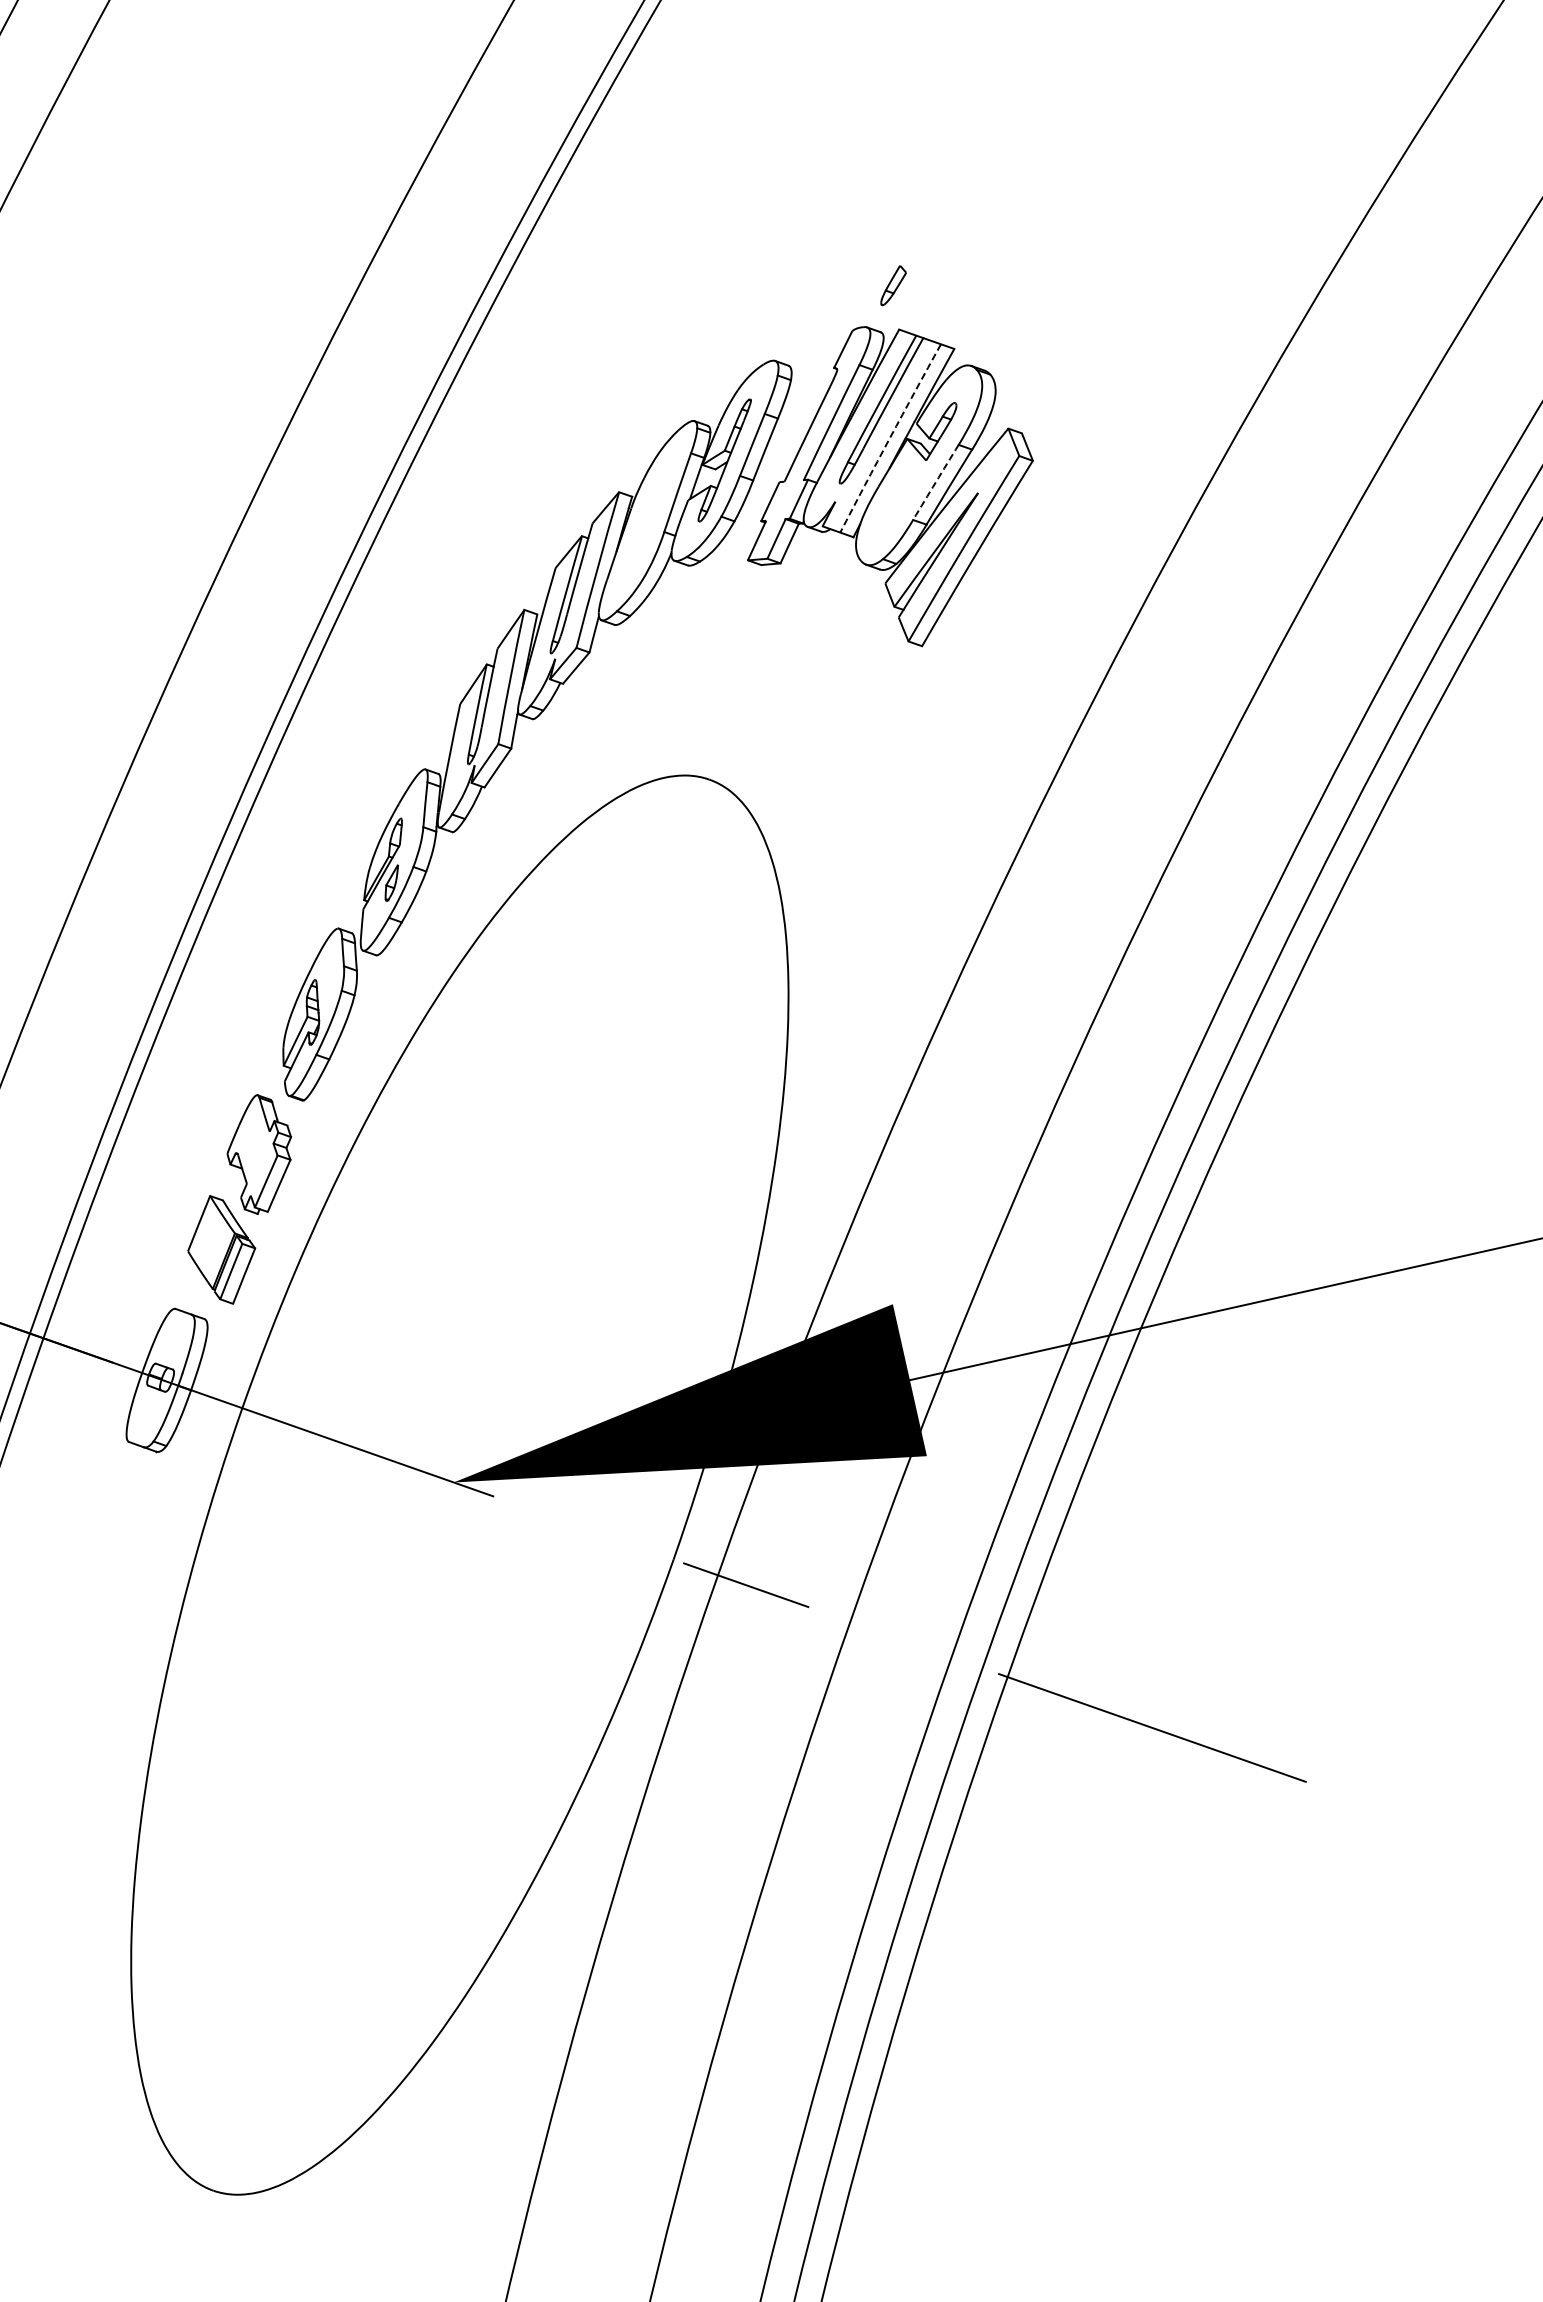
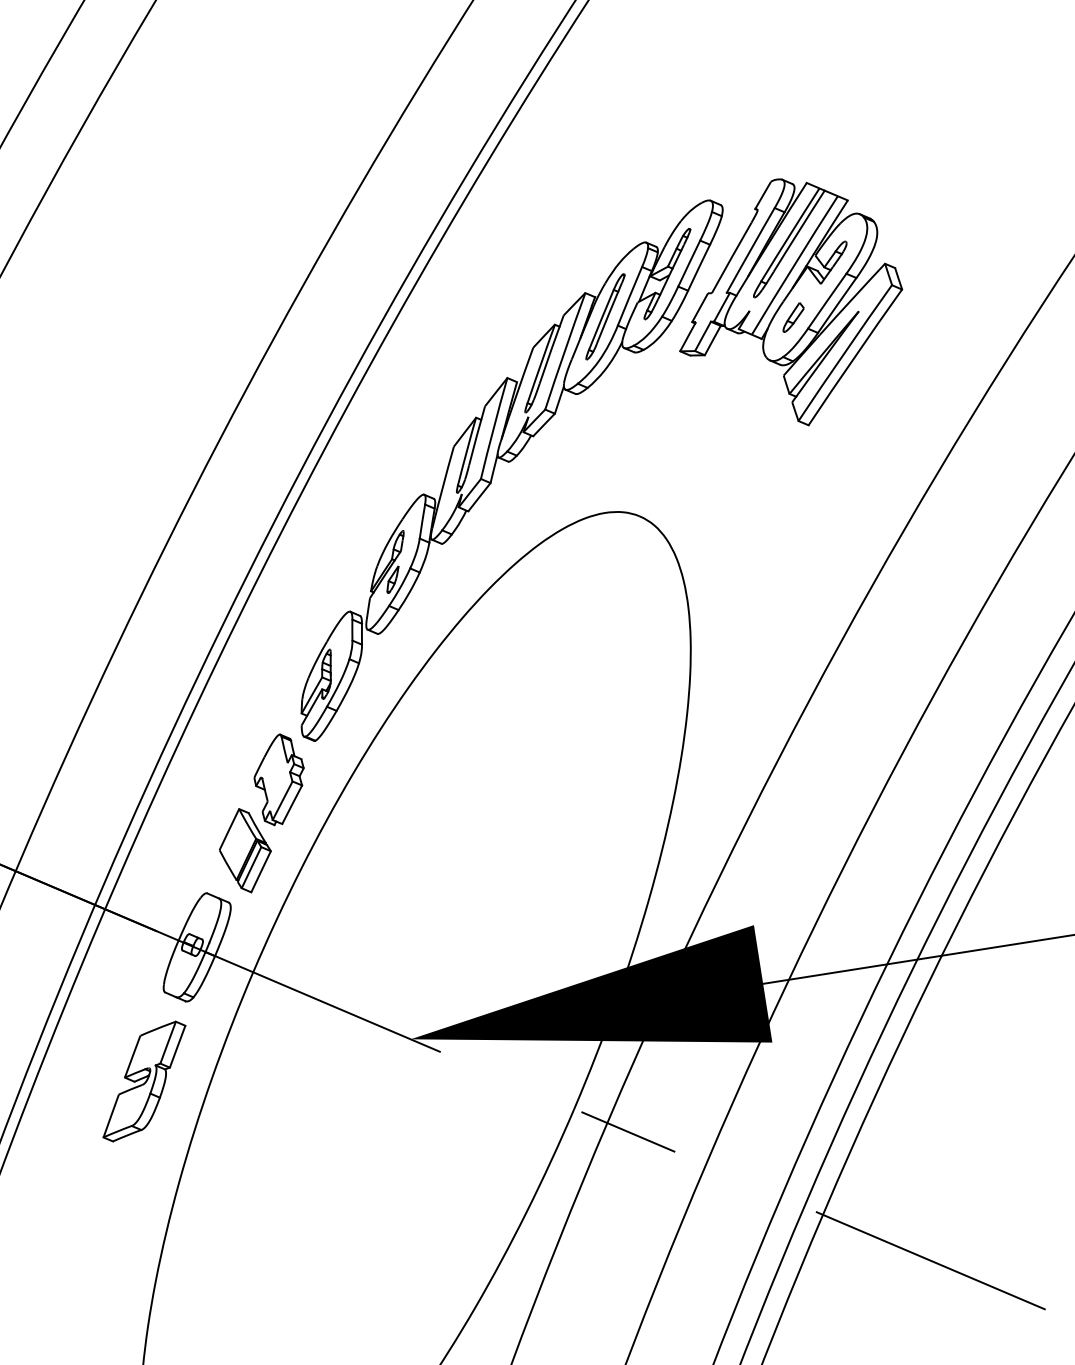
part: (893, 285) -> (793, 317), moved
arc: (889, 438) -> (794, 265), dashed -> solid
arc: (935, 482) -> (826, 301), dashed -> solid
part: (647, 521) -> (605, 316), added
part: (109, 1560) -> (144, 1081), added

